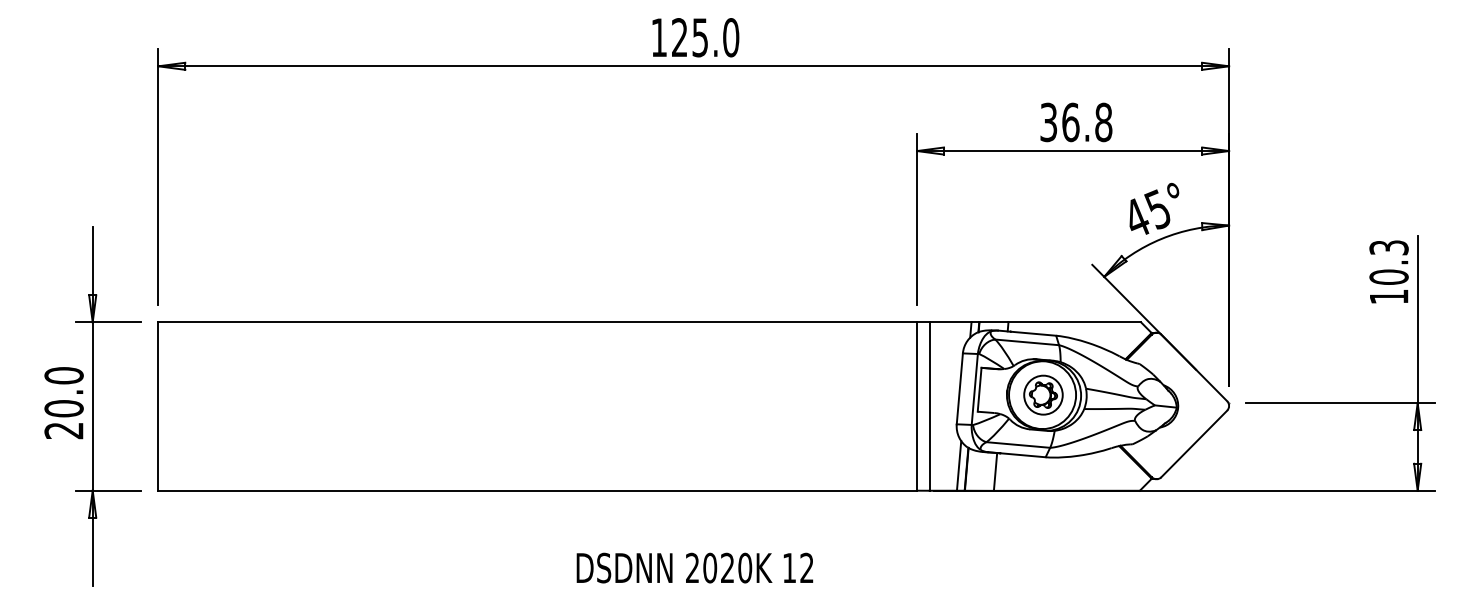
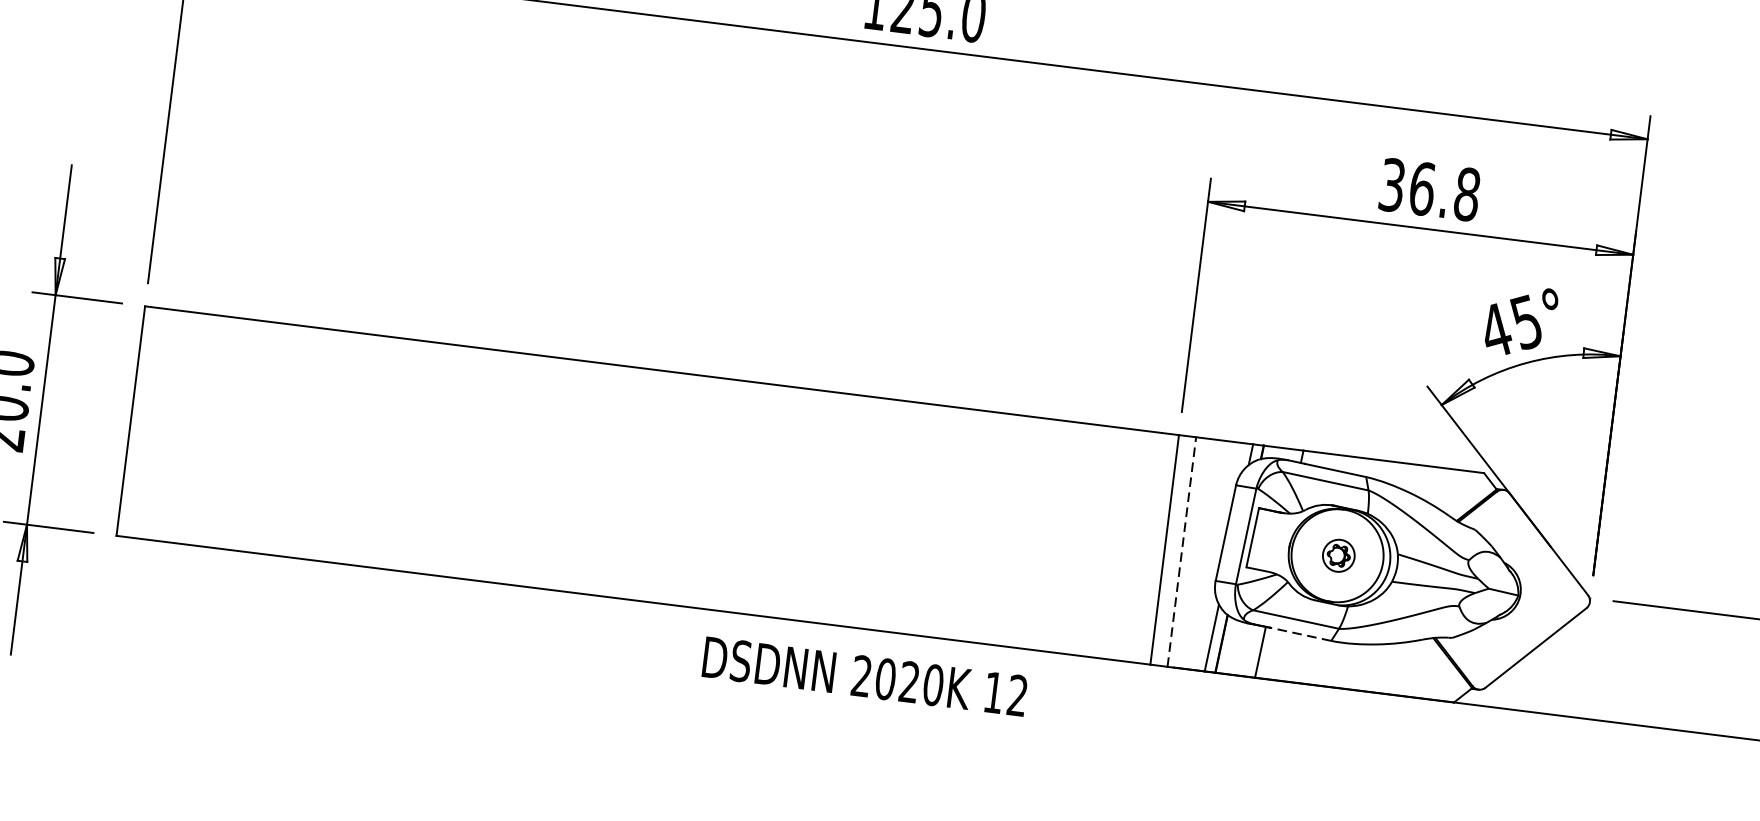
part: (1043, 394) -> (1338, 554), size x0.6
line: (929, 406) -> (1181, 552), solid -> dashed
line: (1022, 455) -> (1299, 634), solid -> dashed
text: (694, 567) -> (864, 675), moved

